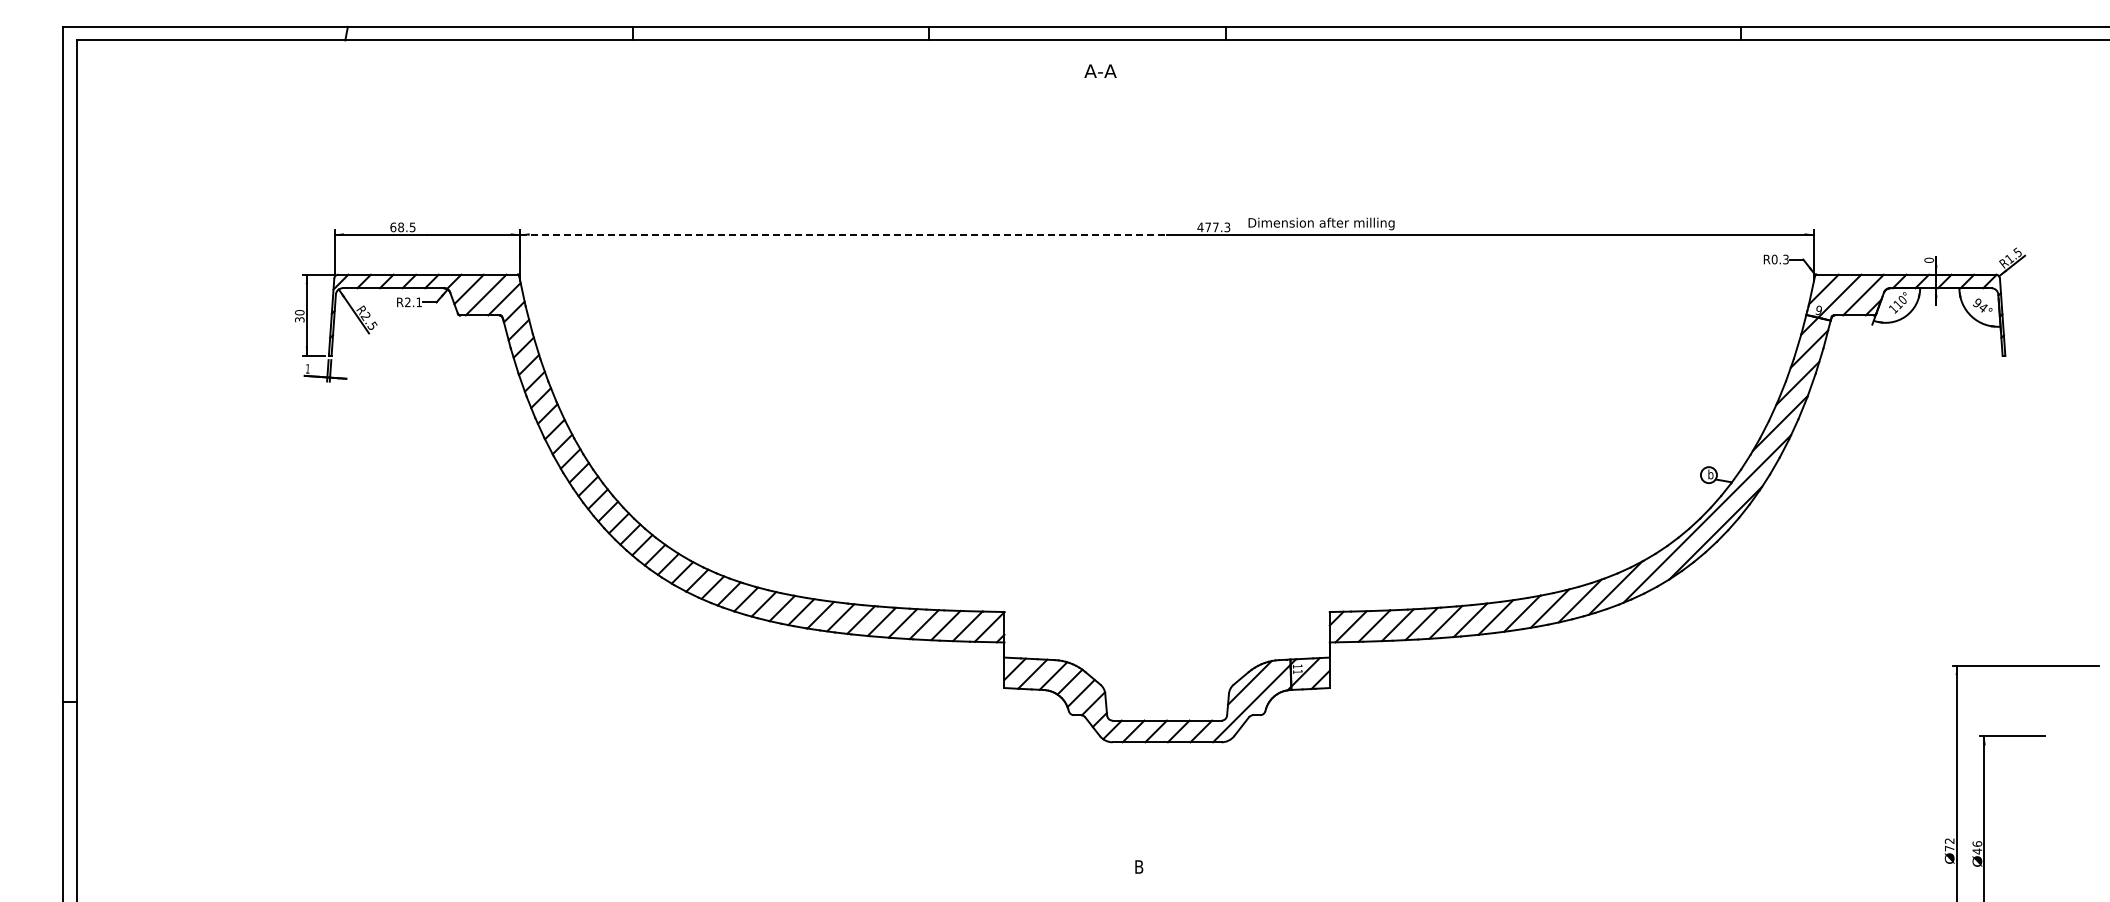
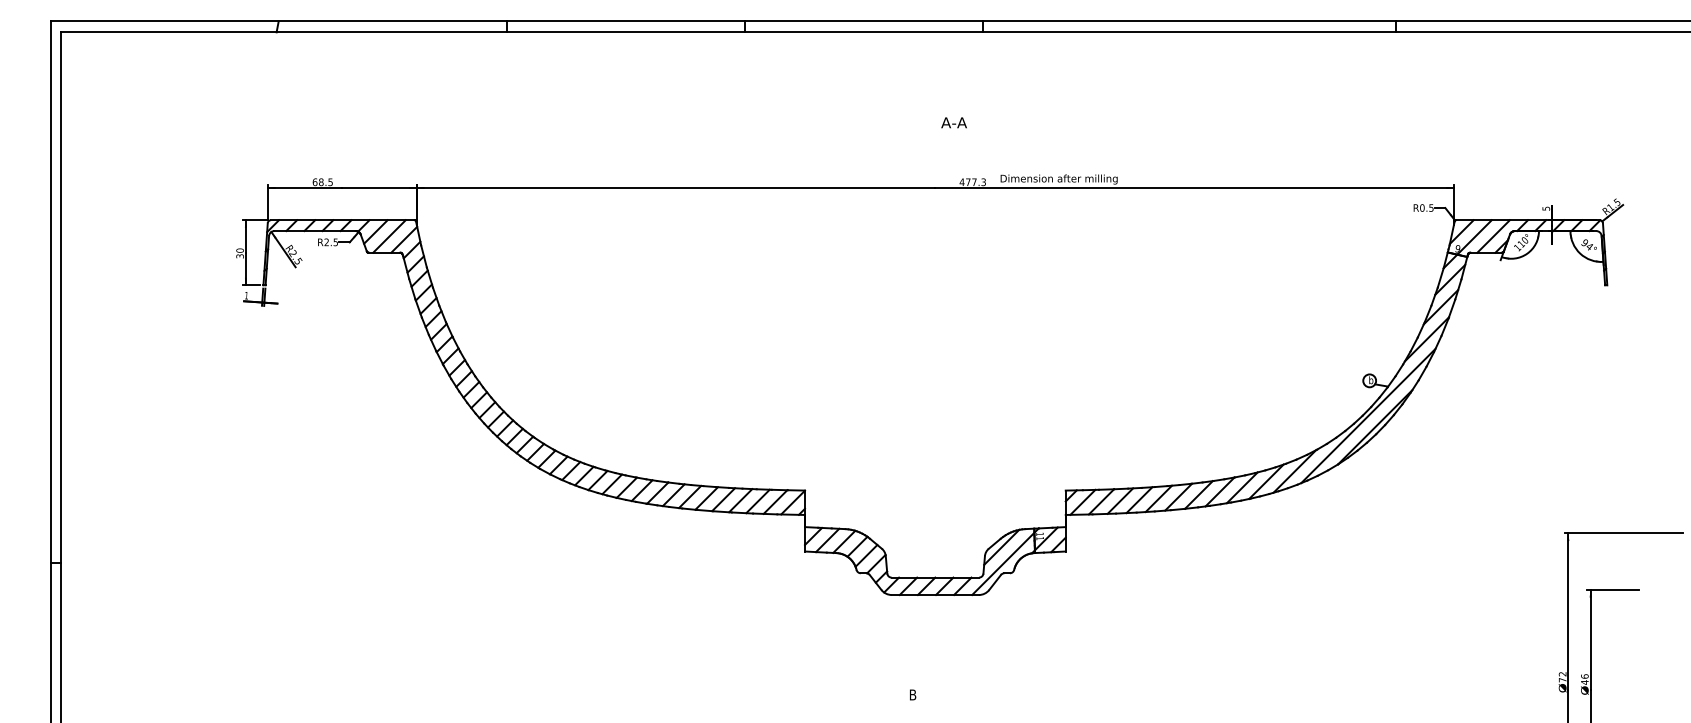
text: (1100, 70) -> (954, 122), moved
line: (844, 234) -> (676, 187), dashed -> solid
text: (1785, 258) -> (1431, 207), R0.3 -> R0.5
text: (1928, 259) -> (1545, 207), 0 -> 5
text: (418, 302) -> (335, 242), R2.1 -> R2.5

